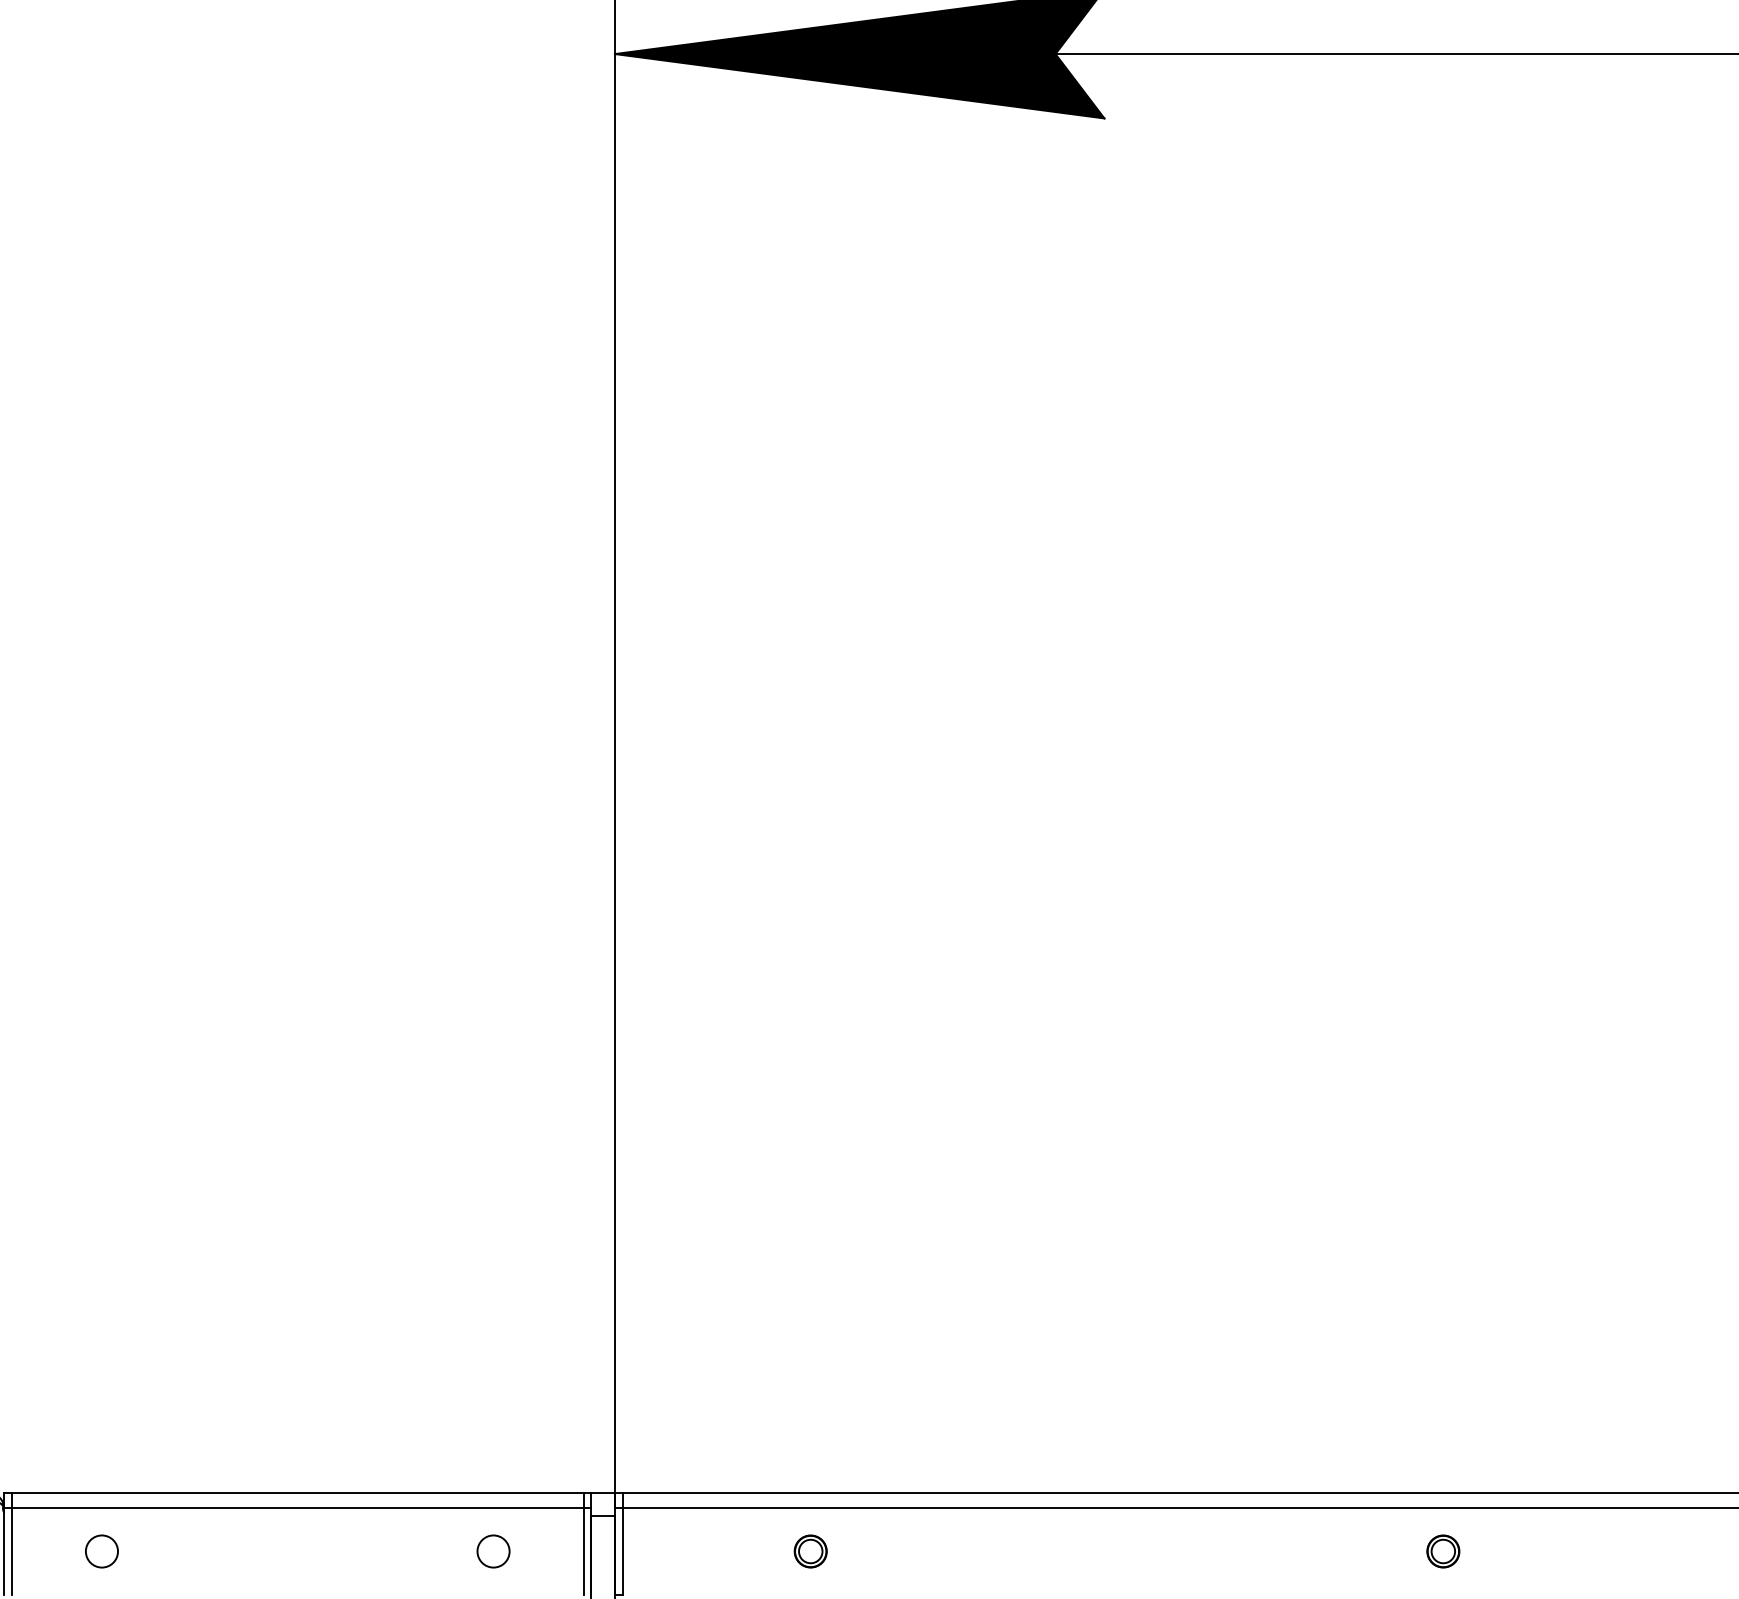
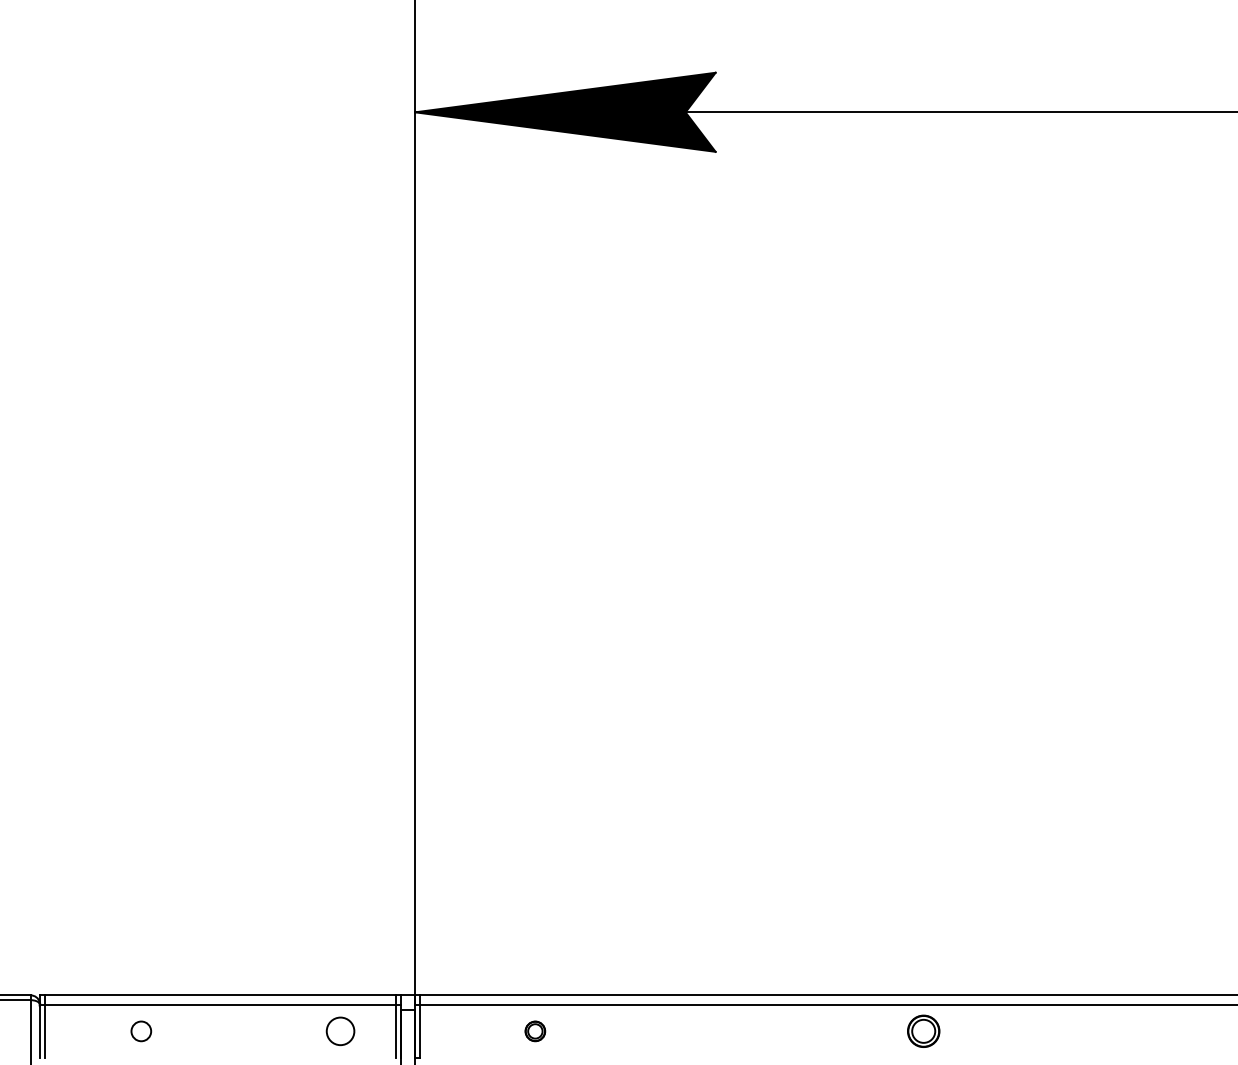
circle: (102, 1551) -> (141, 1031), moved
circle: (493, 1551) -> (340, 1031), size x1.4
part: (1443, 1551) -> (923, 1031), size x1.6

